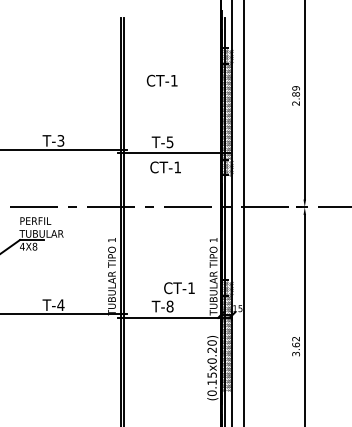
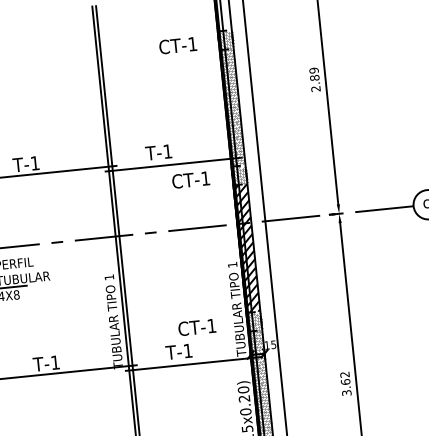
text: (161, 80) -> (177, 45), moved
text: (60, 140) -> (34, 162), T-3 -> T-1
text: (169, 142) -> (167, 151), T-5 -> T-1
text: (165, 167) -> (190, 180), moved
hatch: (226, 227) -> (246, 248), added
text: (60, 304) -> (54, 361), T-4 -> T-1
text: (169, 306) -> (187, 350), T-8 -> T-1

